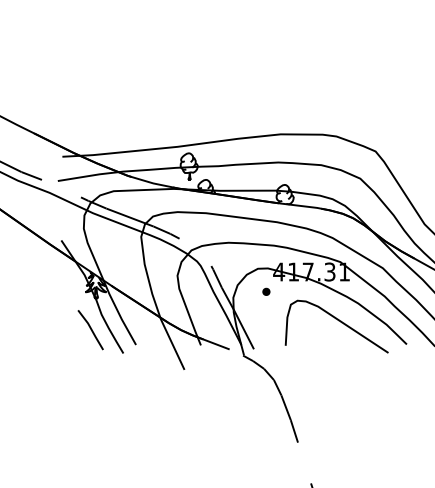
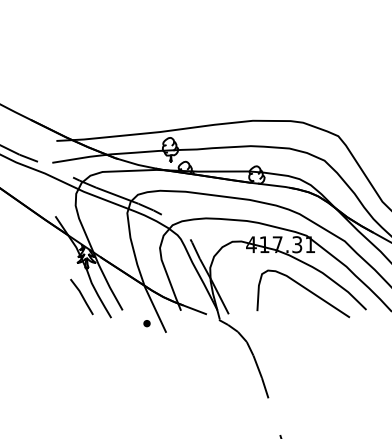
part: (265, 291) -> (146, 323), moved

